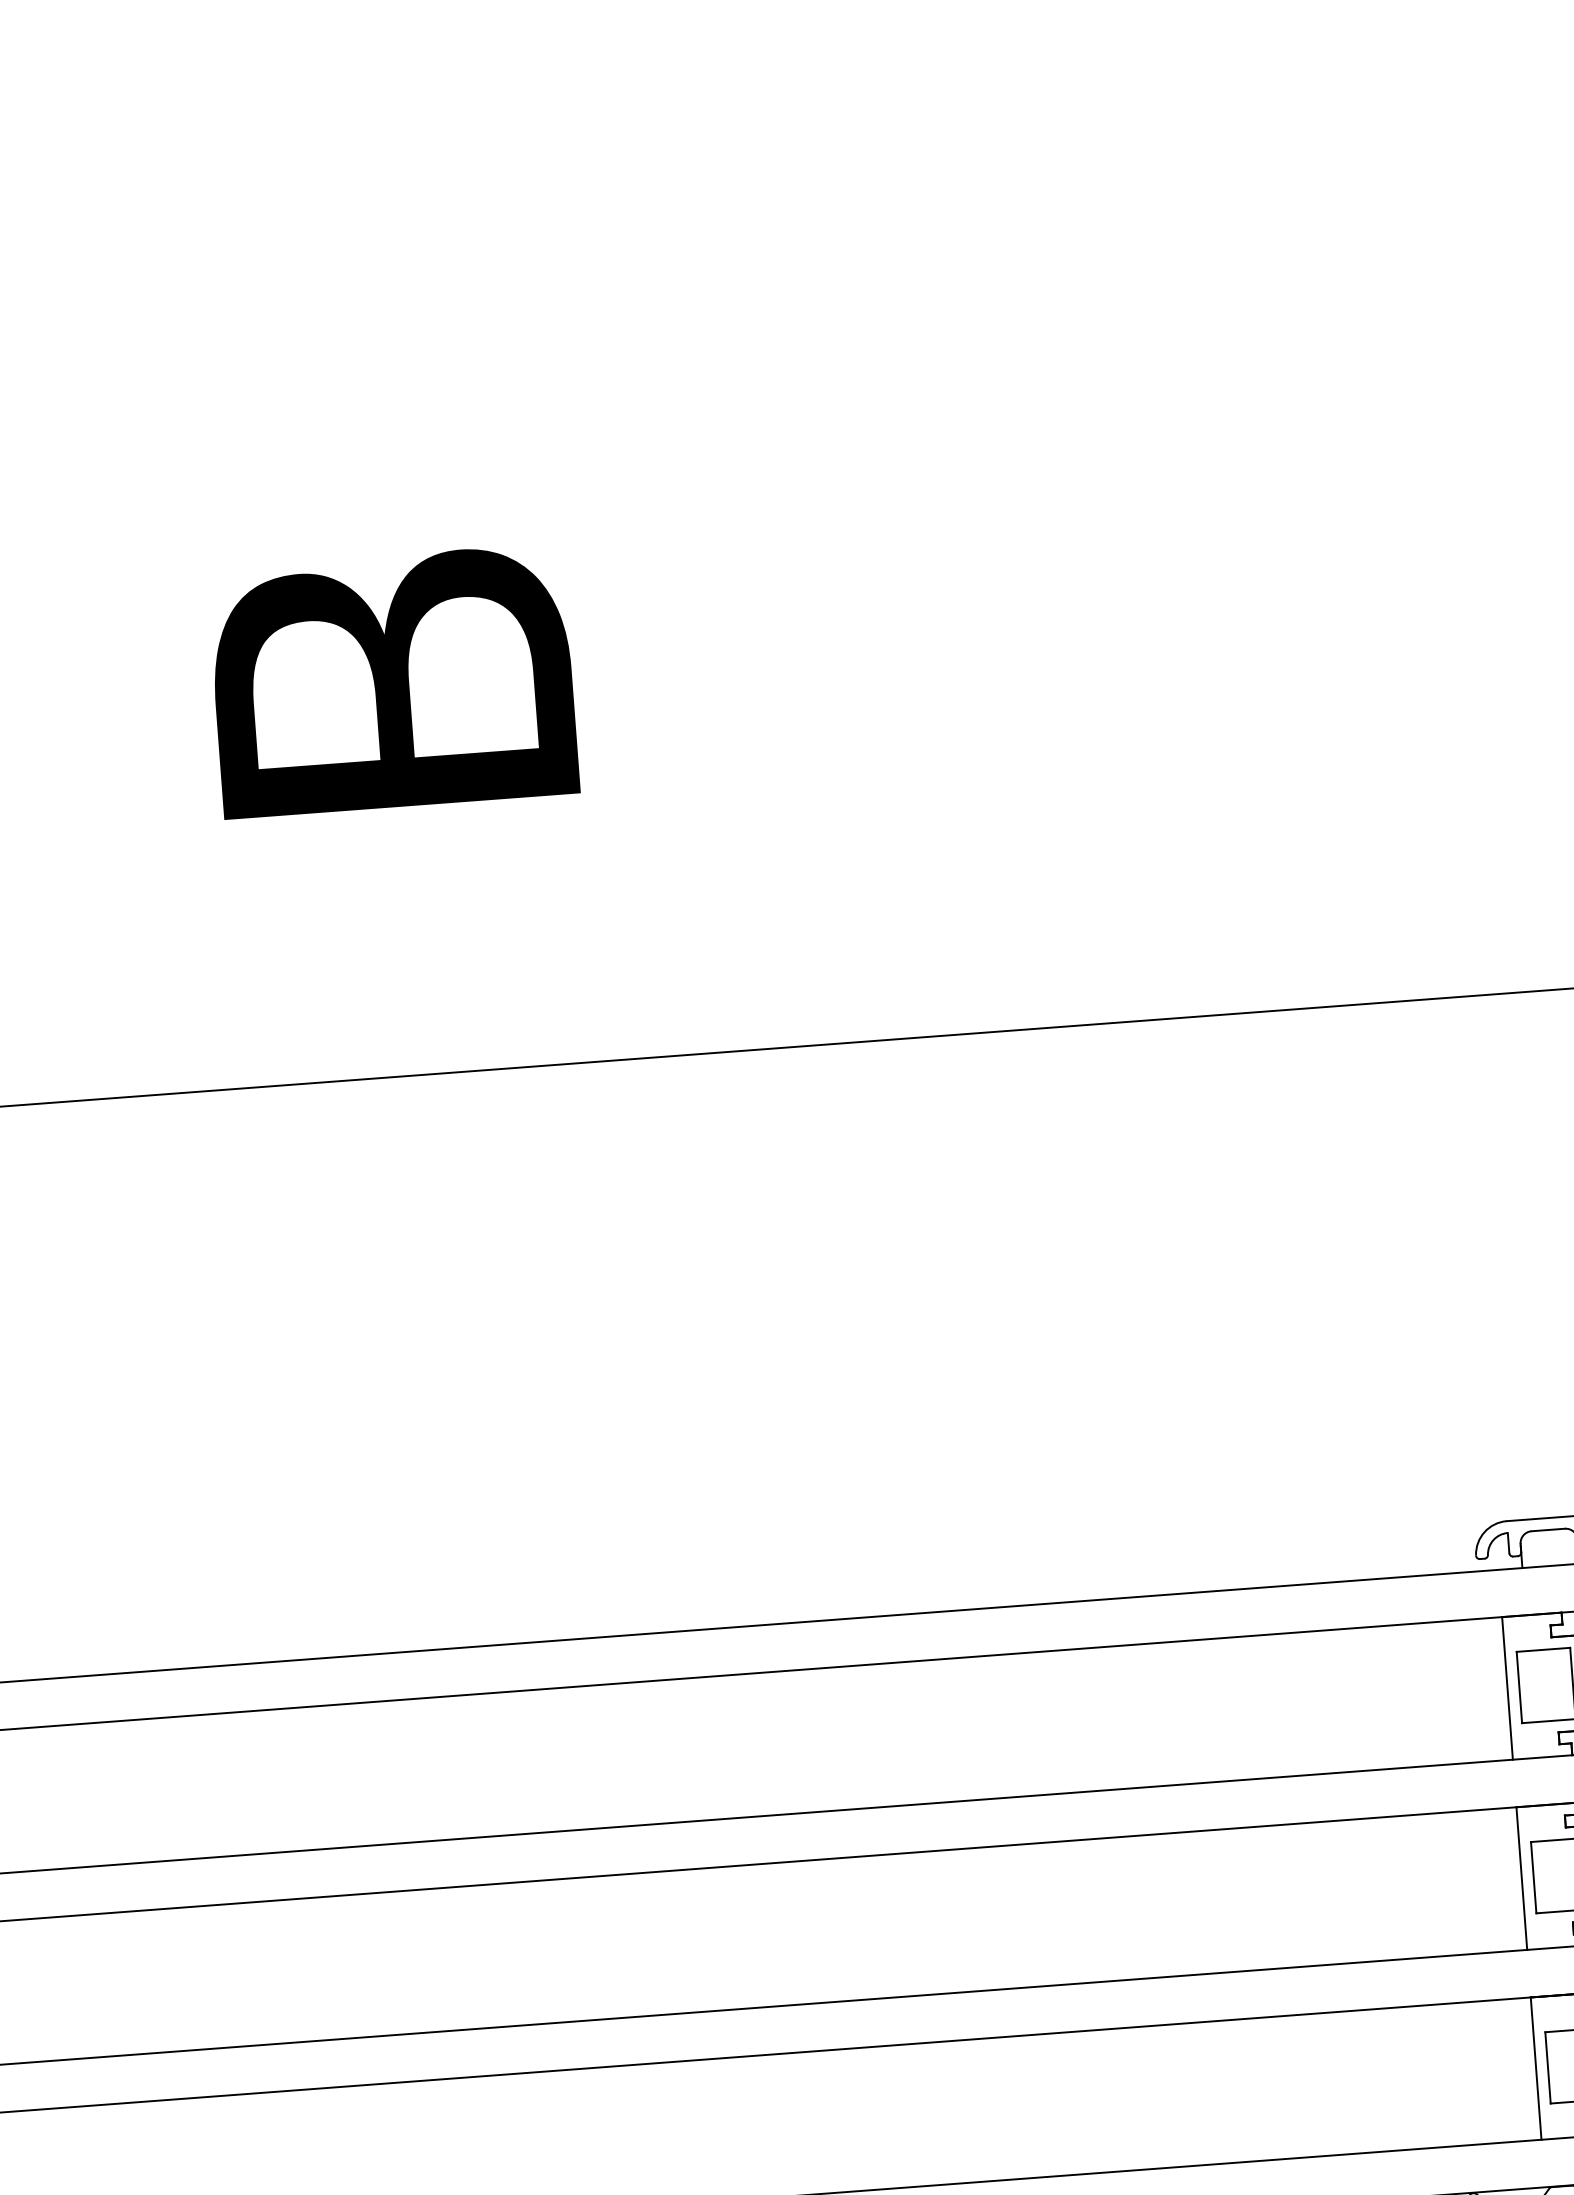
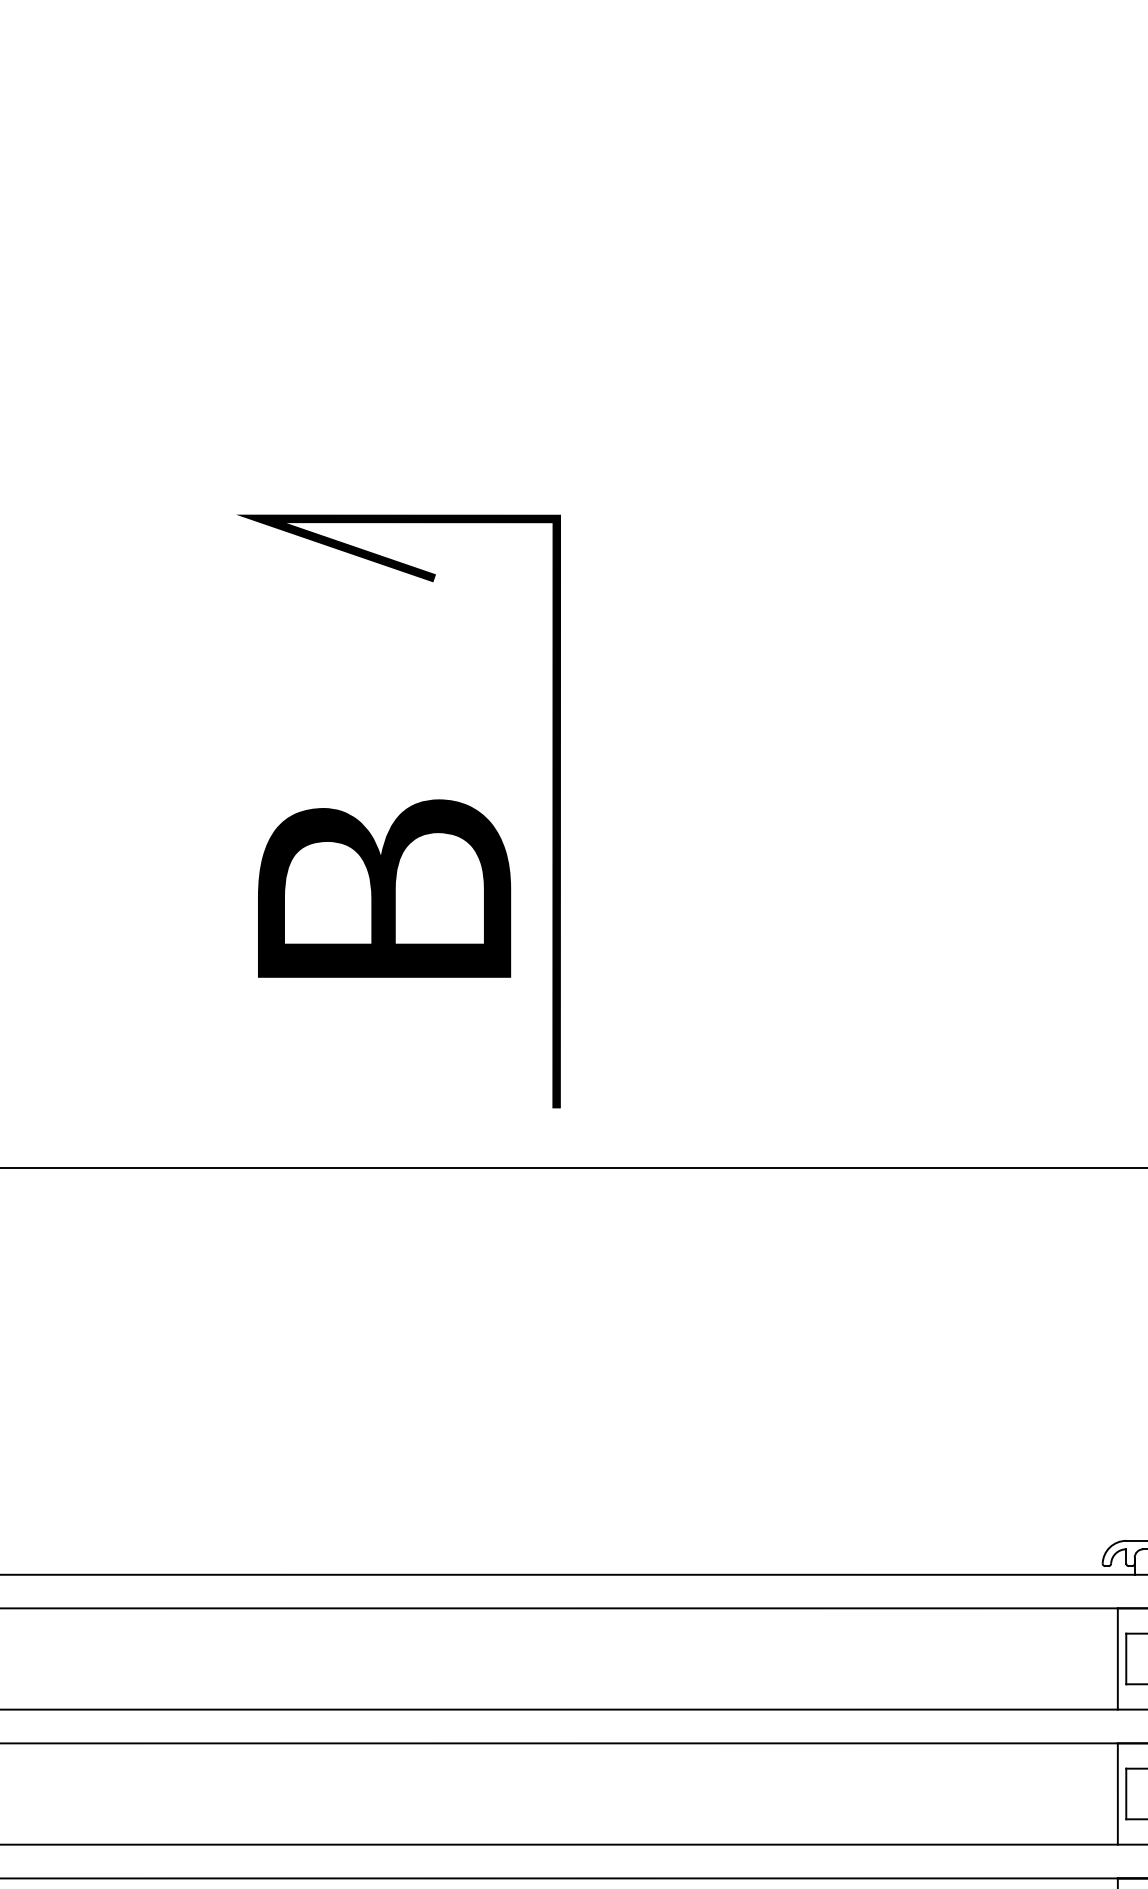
line: (621, 554) -> (552, 811), added

